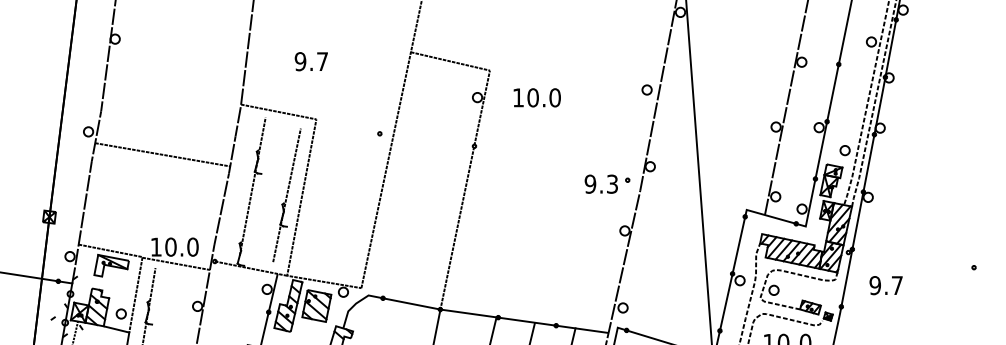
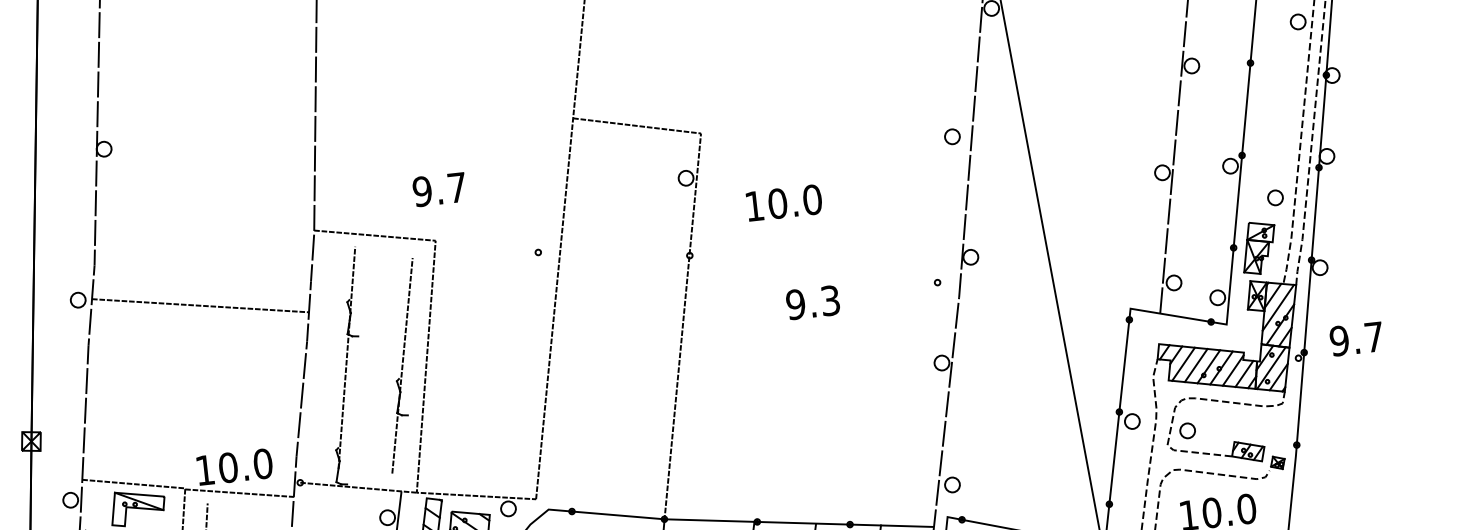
text: (310, 61) -> (438, 189), moved
text: (536, 97) -> (783, 202), moved
line: (162, 154) -> (200, 305), moved
text: (600, 183) -> (811, 301), moved
text: (885, 285) -> (1355, 339), moved

